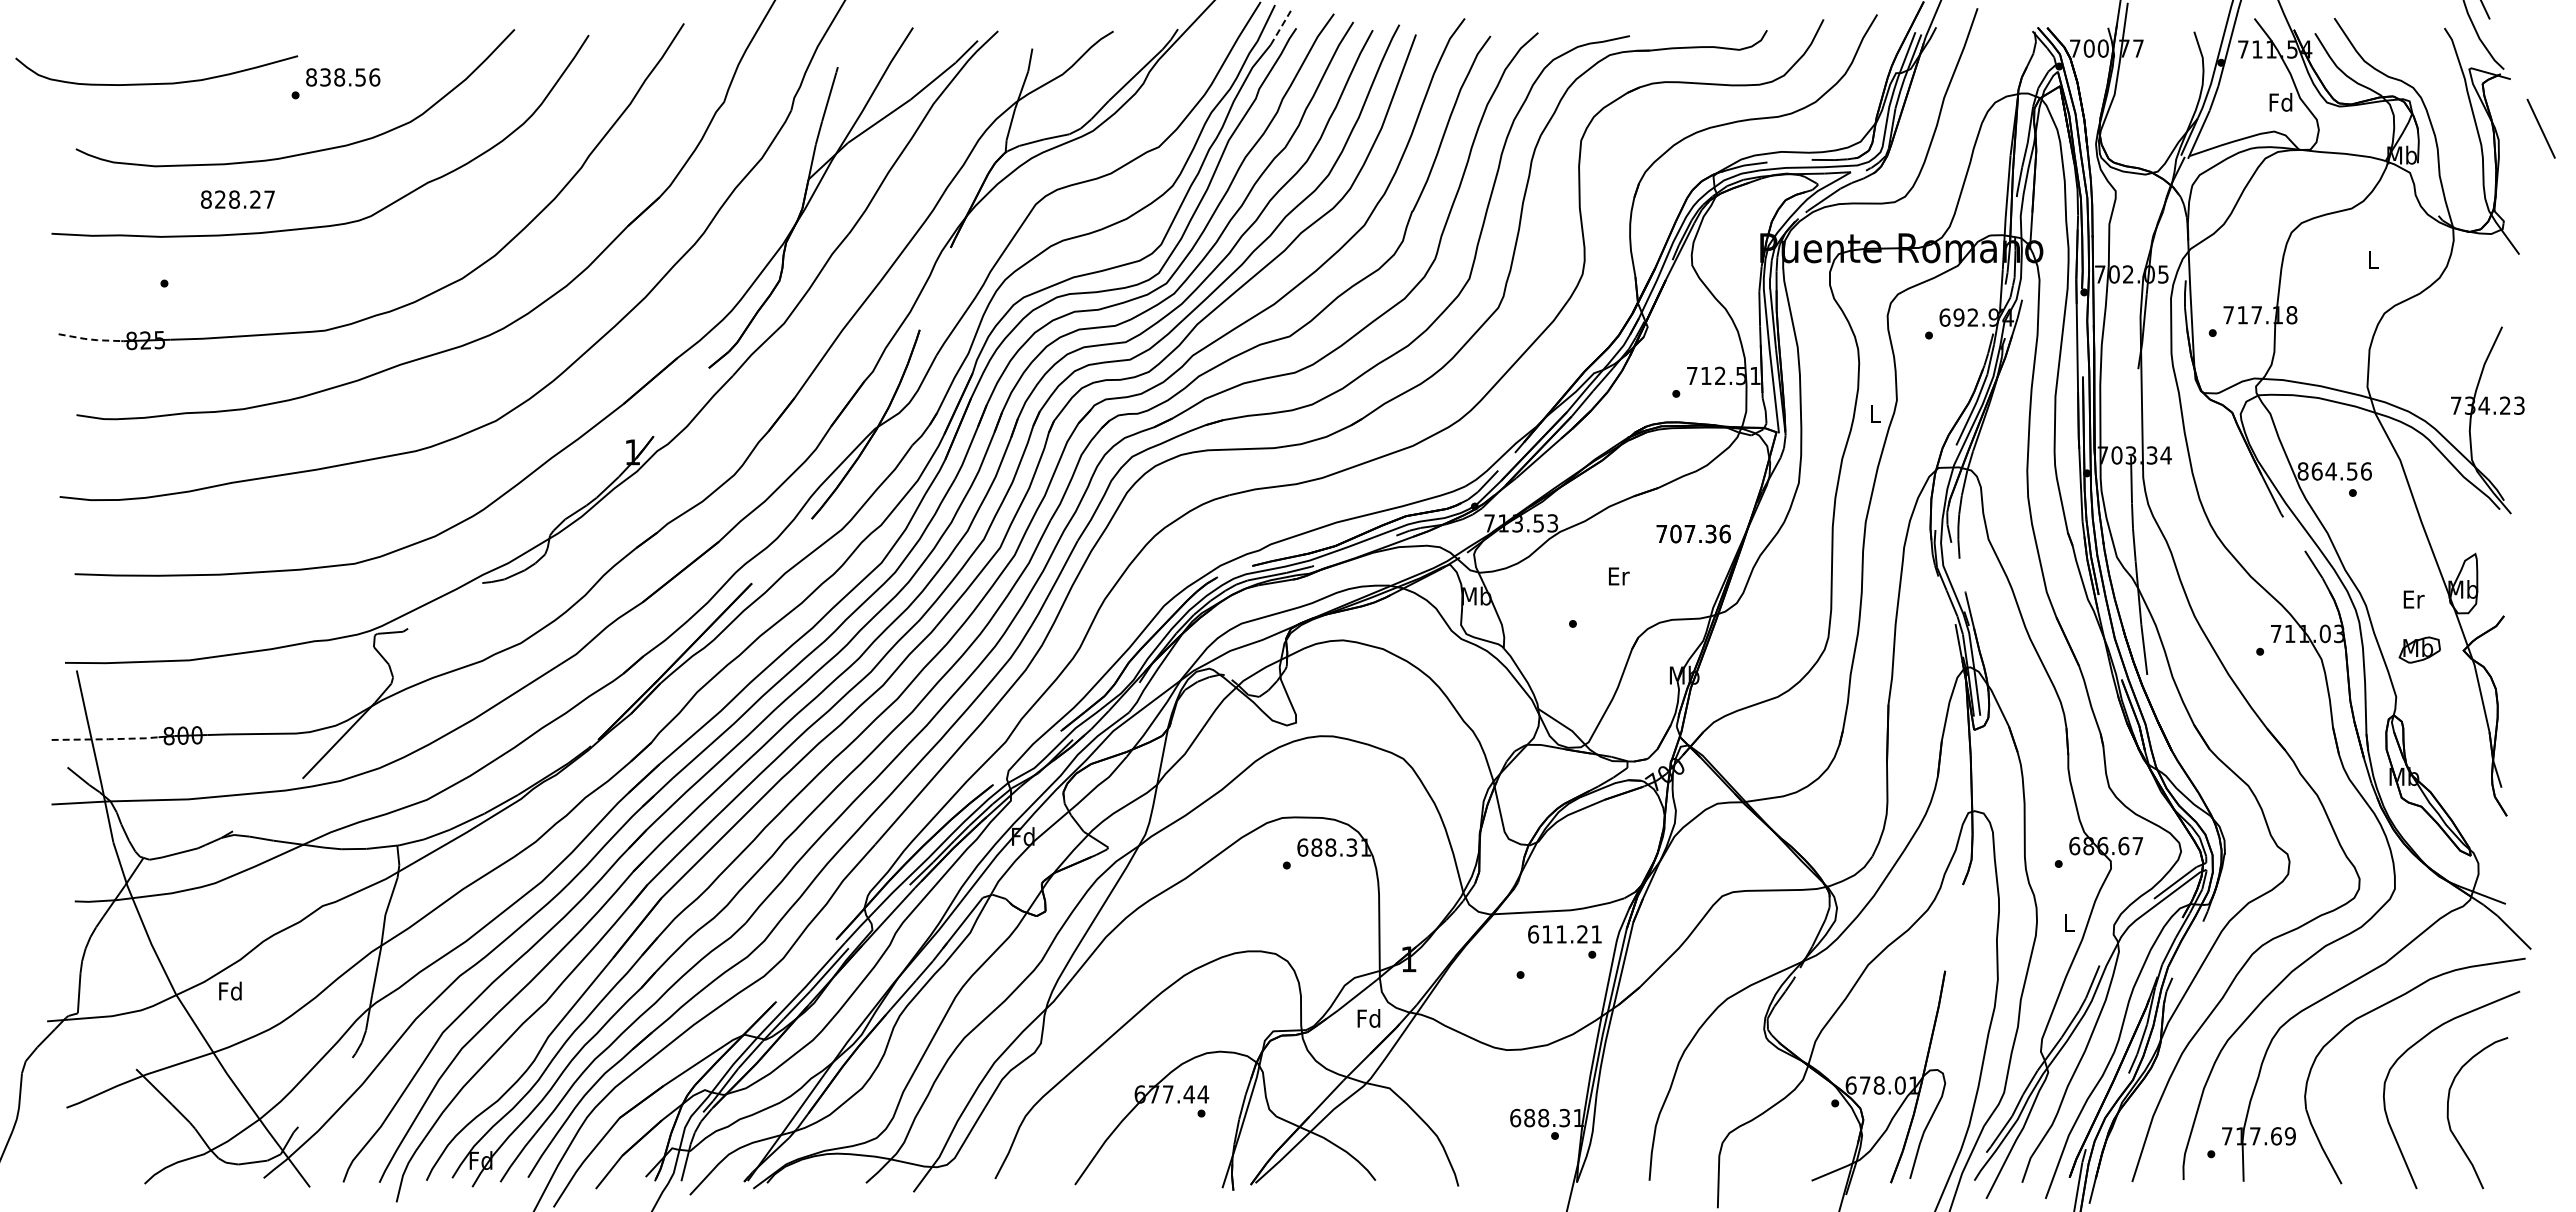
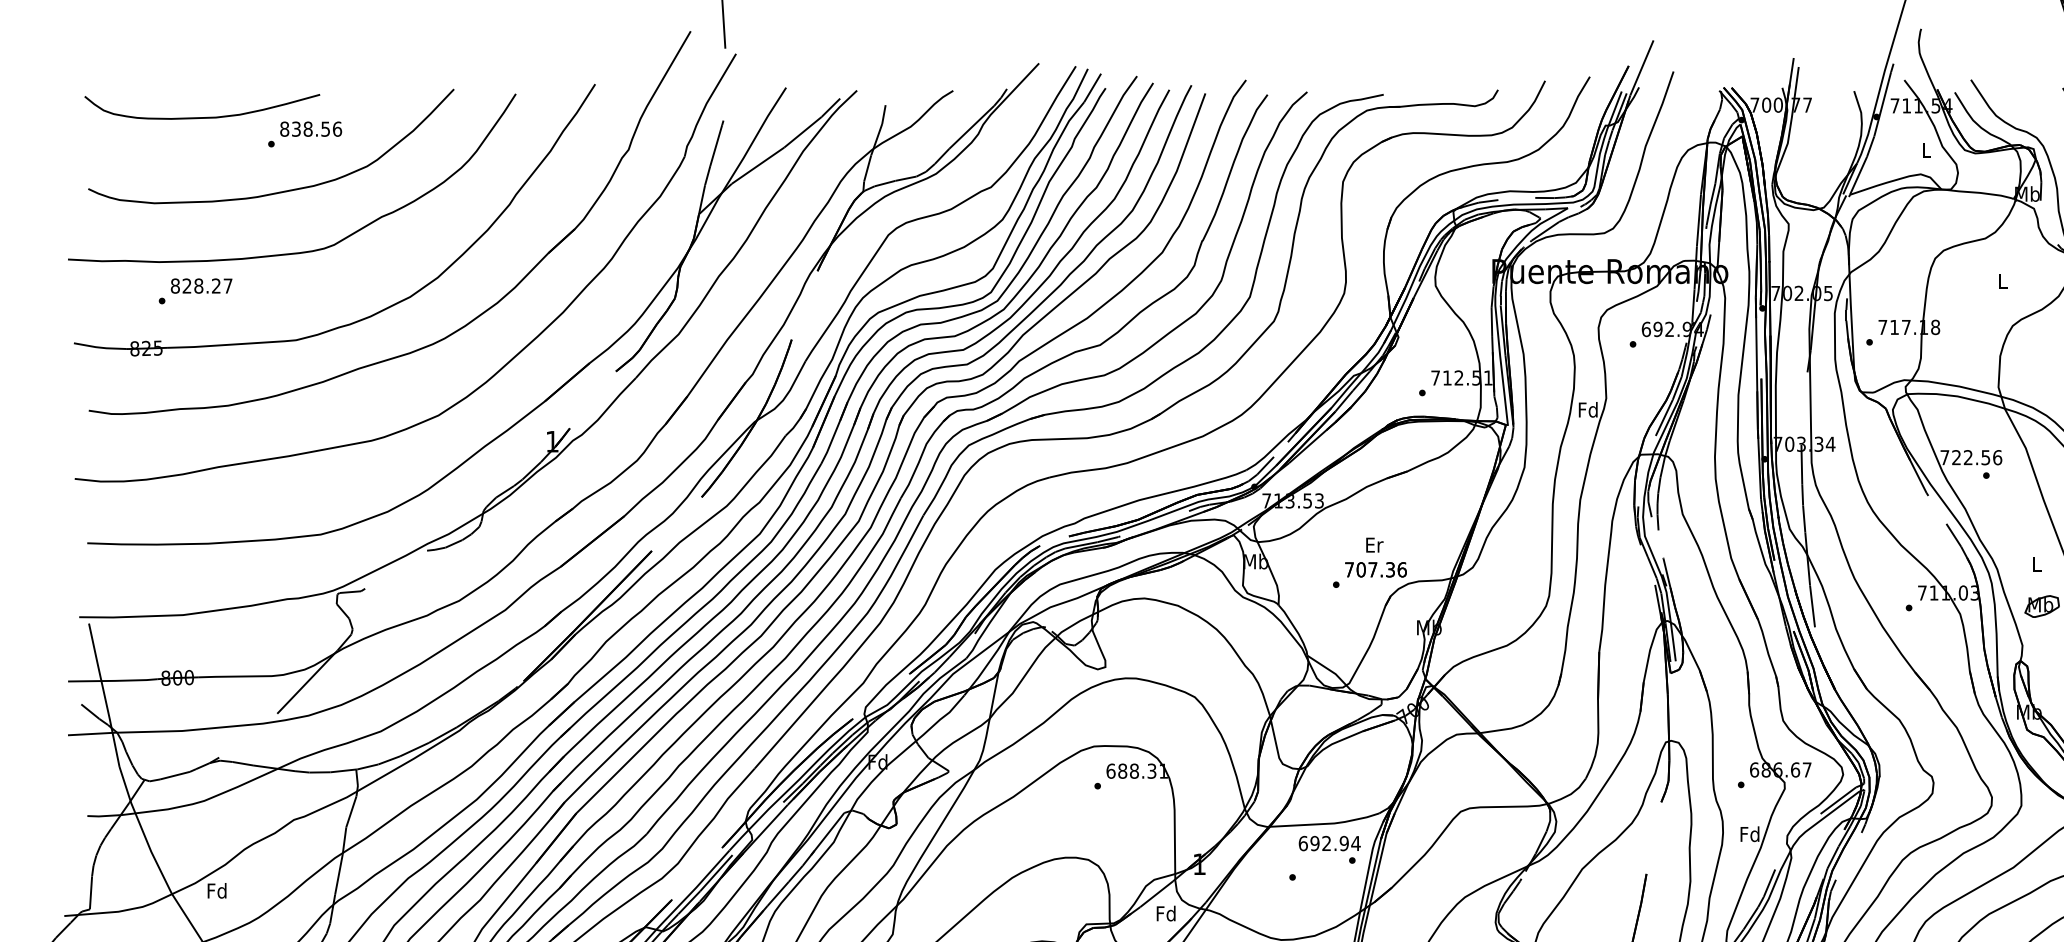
line: (1280, 27) -> (1092, 87), dashed -> solid
curve: (156, 83) -> (202, 117), moved
text: (2280, 101) -> (1926, 149), Fd -> L
text: (237, 199) -> (201, 285), moved
line: (89, 339) -> (99, 347), dashed -> solid
text: (1875, 413) -> (1588, 409), L -> Fd
text: (2316, 471) -> (1956, 457), 864.56 -> 722.56
text: (1693, 533) -> (1375, 569), moved
text: (2413, 599) -> (2036, 564), Er -> L
line: (106, 739) -> (113, 681), dashed -> solid
text: (2069, 922) -> (1750, 833), L -> Fd
text: (1572, 934) -> (1335, 843), 611.21 -> 692.94

